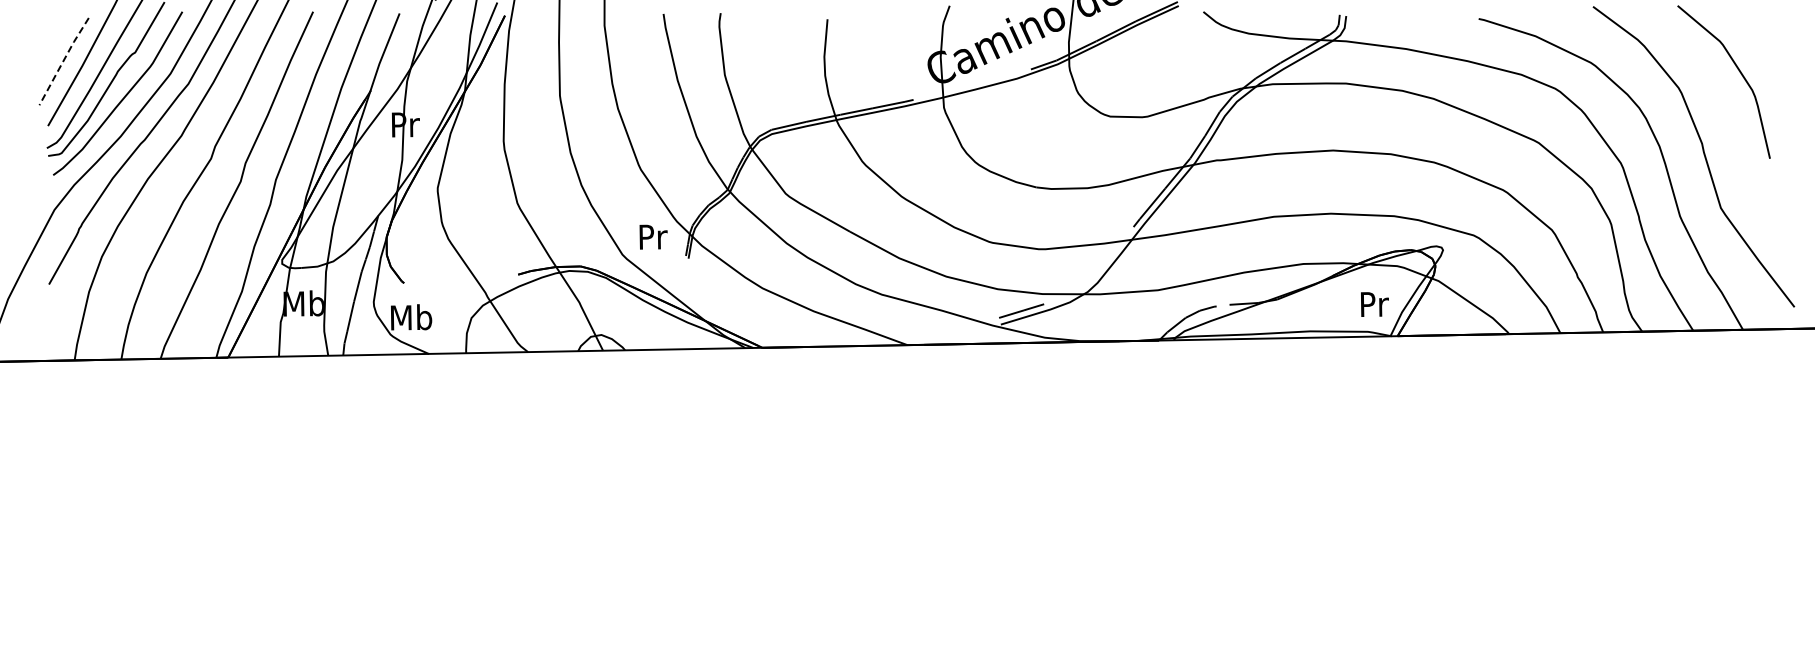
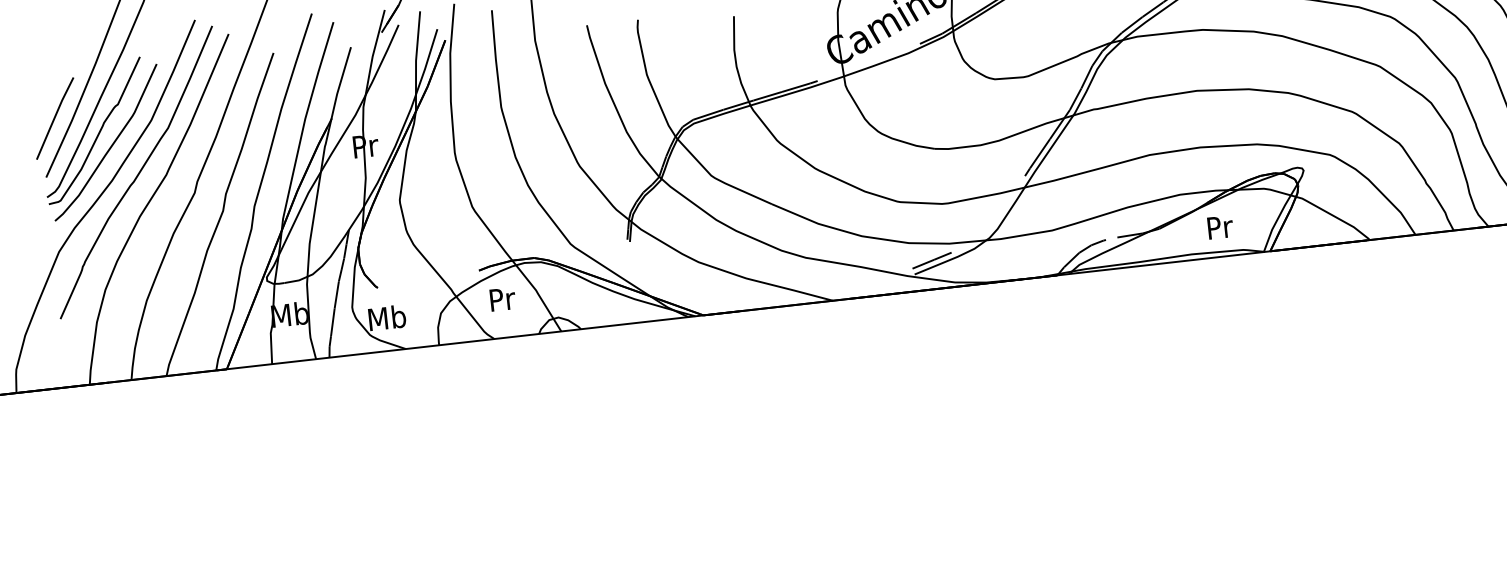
line: (63, 61) -> (54, 118), dashed -> solid
text: (653, 236) -> (502, 298), moved
text: (1374, 304) -> (1220, 227), moved

